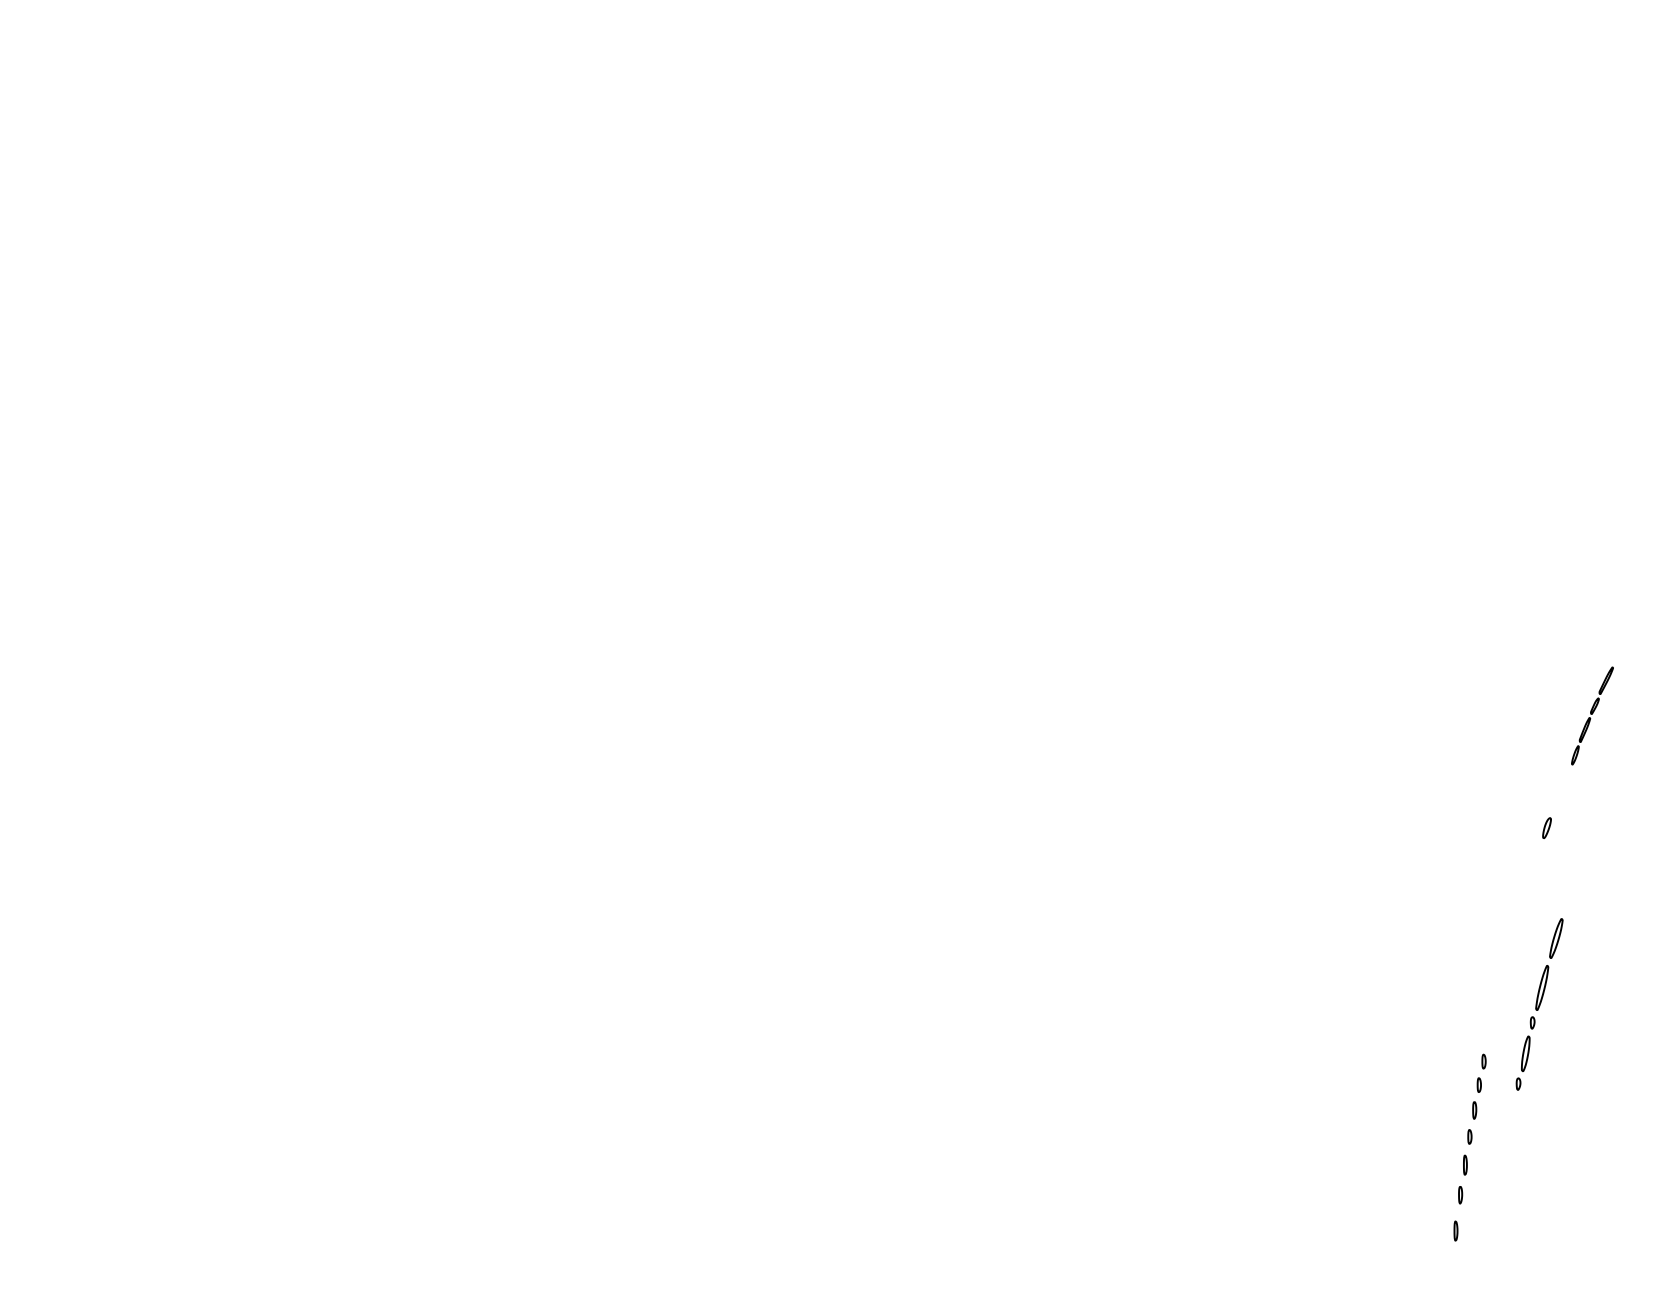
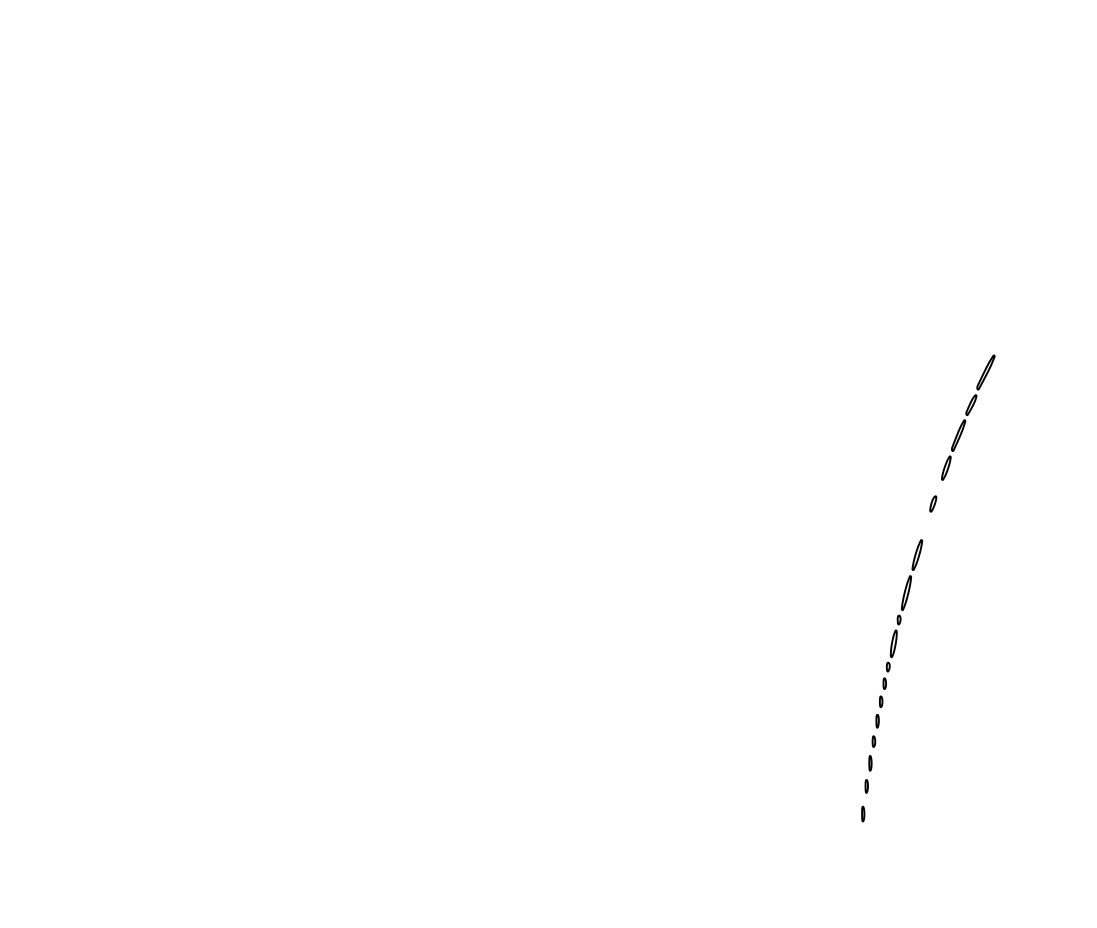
part: (1592, 715) -> (968, 417), size x1.67
part: (1539, 1004) -> (904, 605), moved

